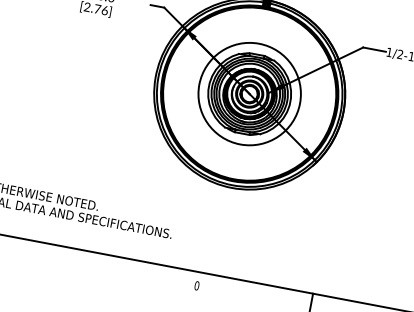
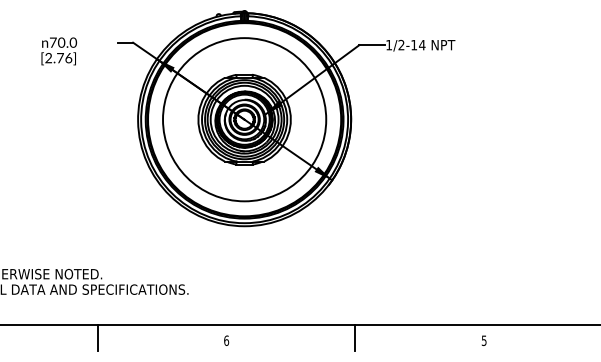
circle: (249, 93) -> (244, 119), size x1.43
line: (83, 262) -> (97, 338), added
text: (196, 285) -> (226, 340), 0 -> 6

